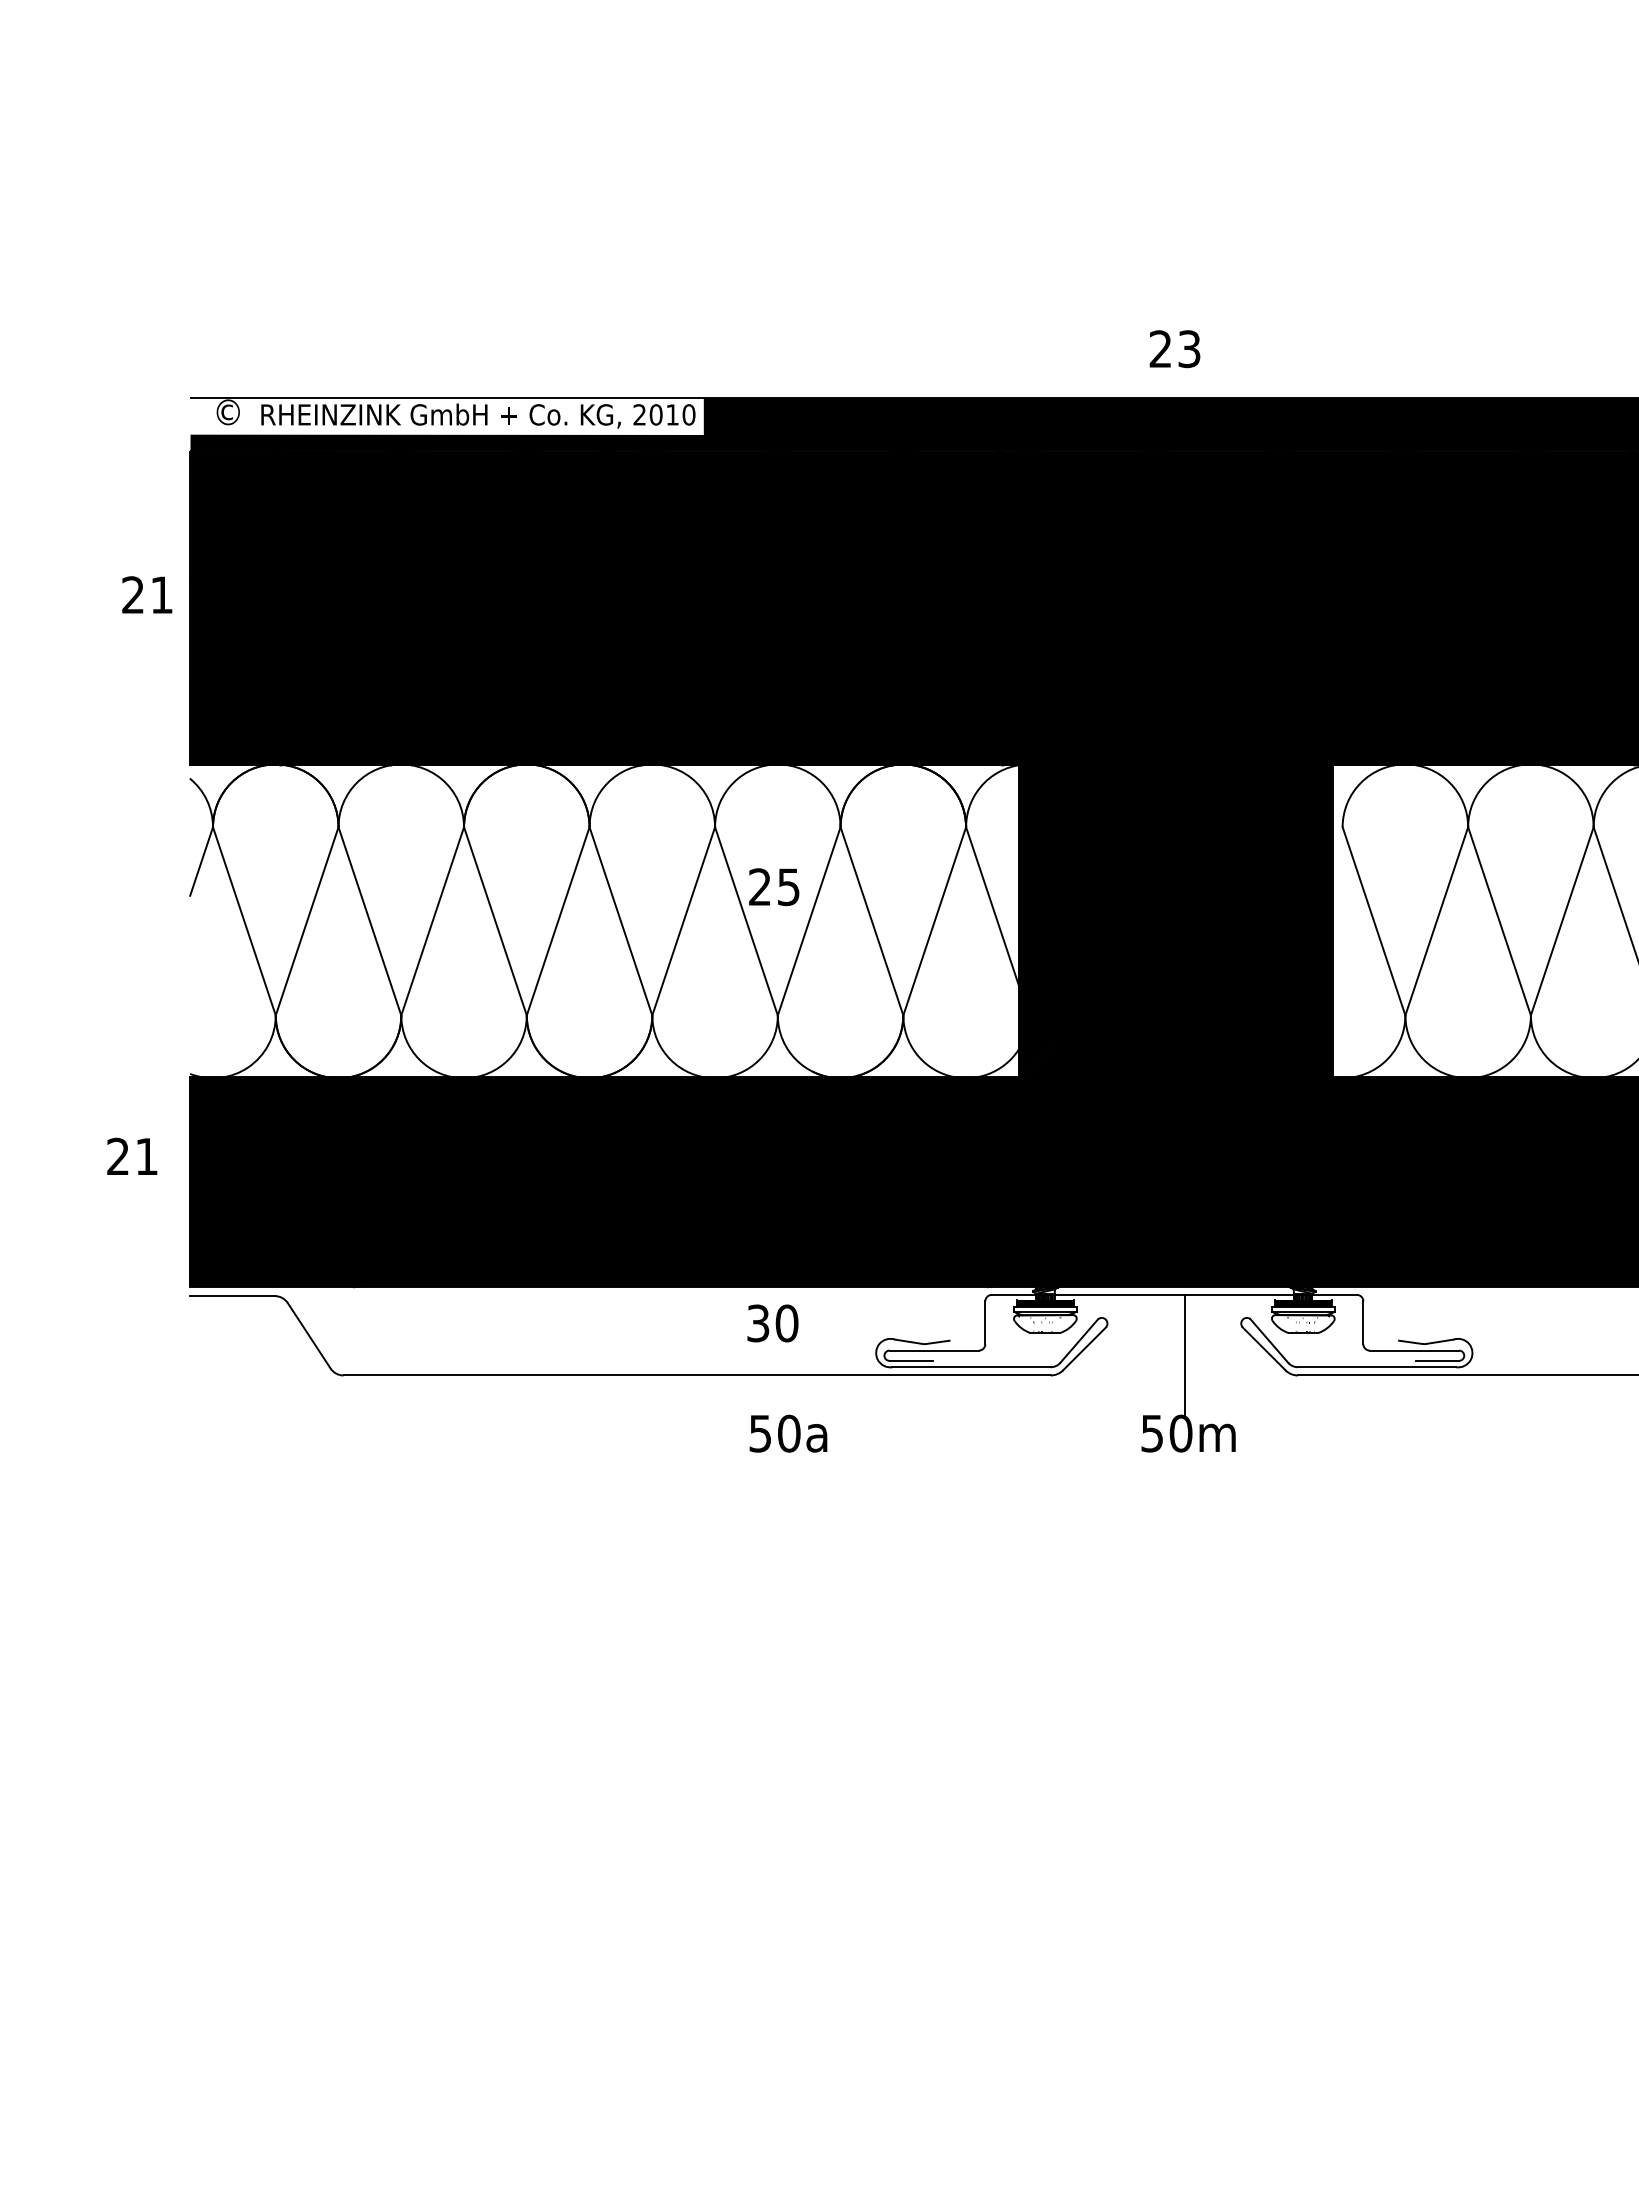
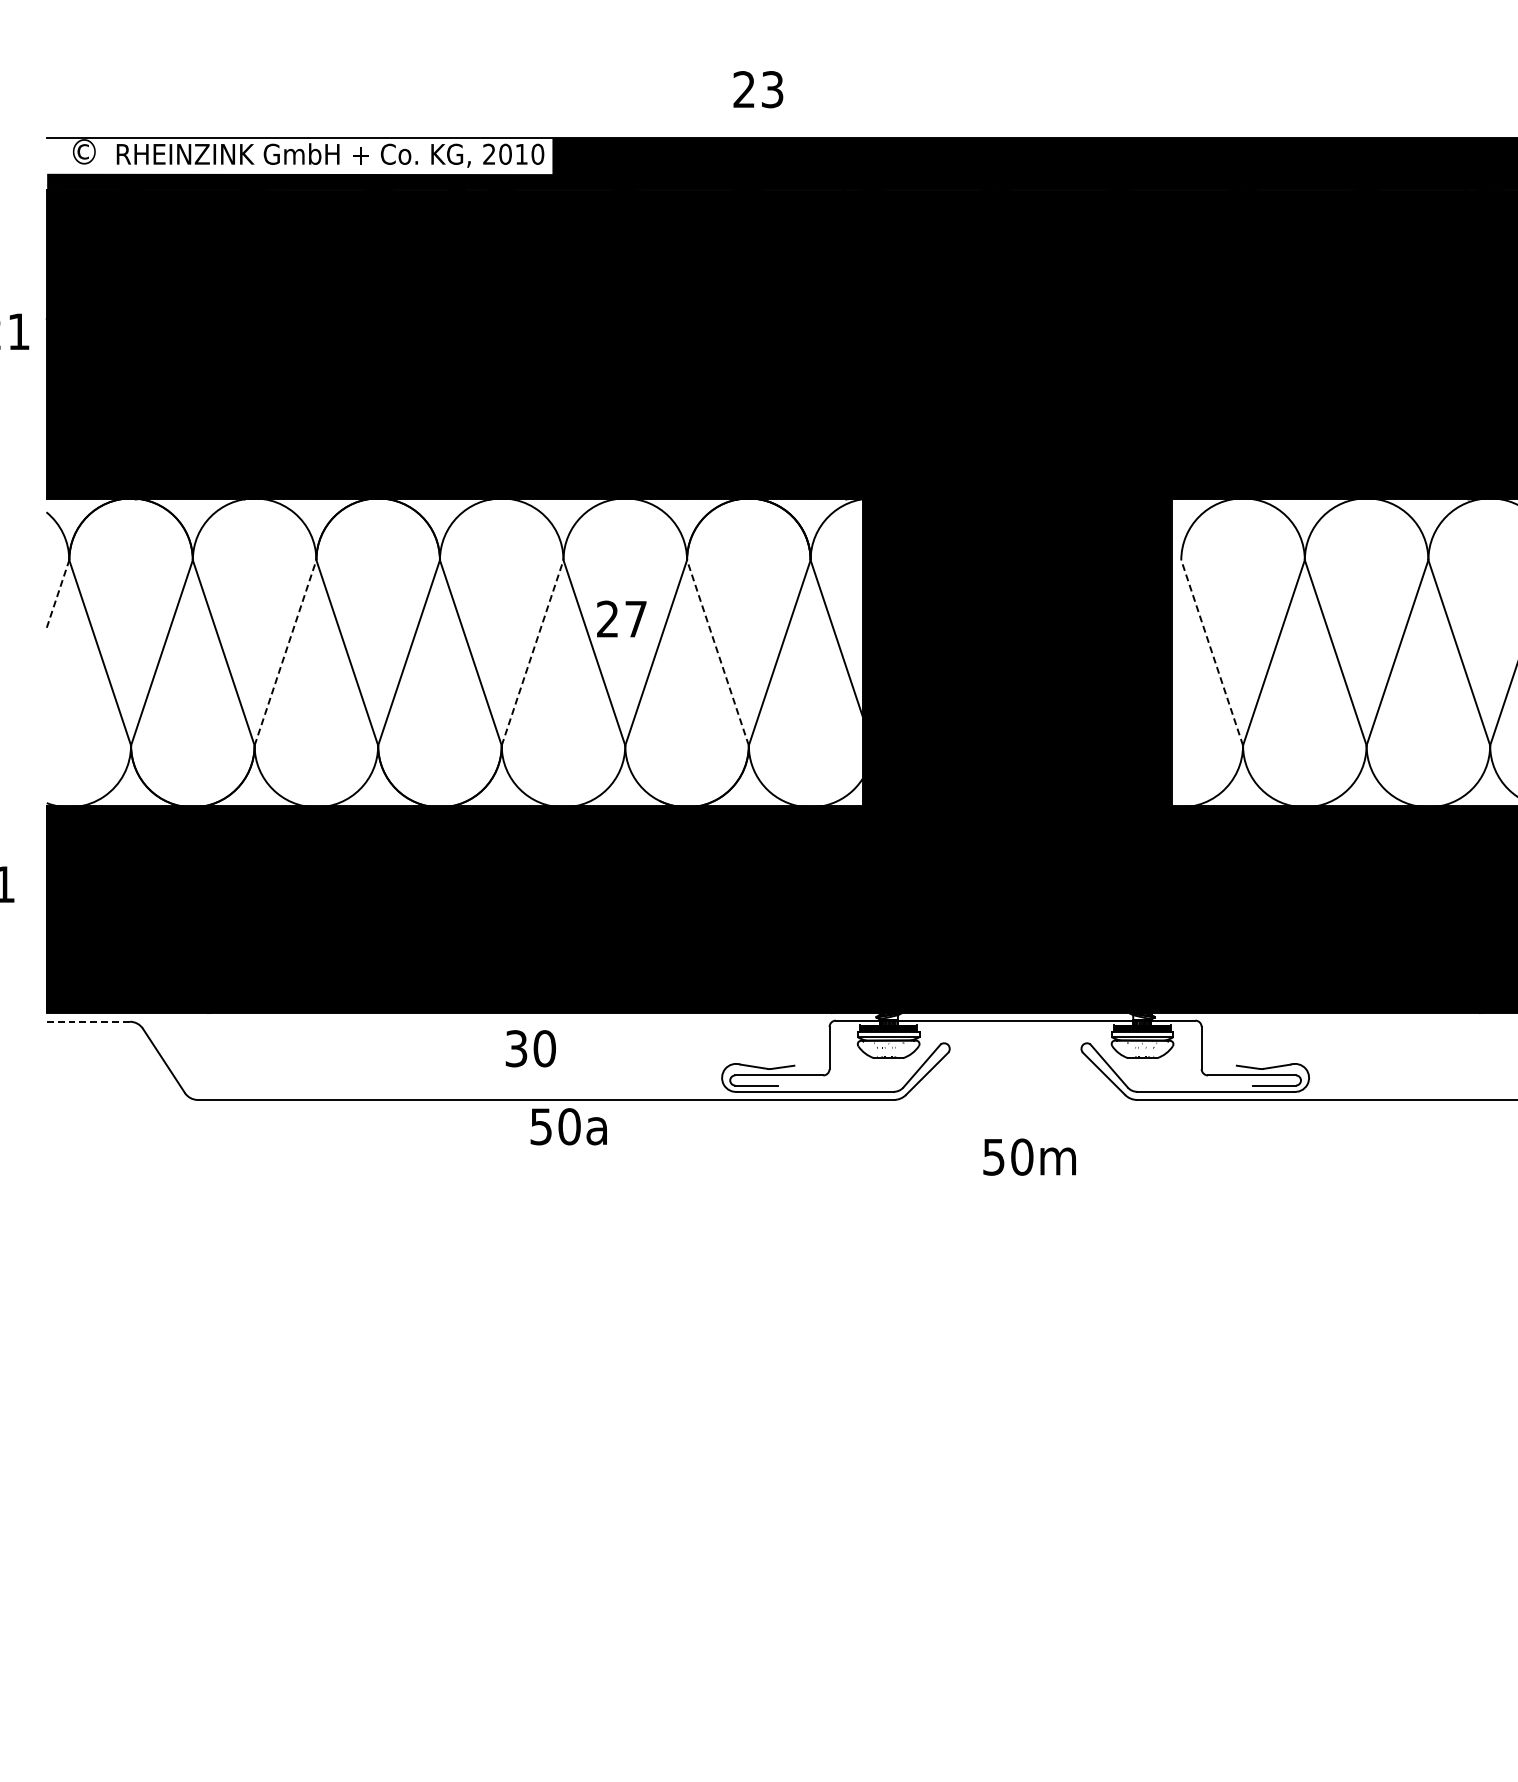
text: (1174, 349) -> (757, 89), moved
line: (201, 861) -> (57, 593), solid -> dashed
text: (788, 887) -> (635, 619), 25 -> 27
line: (432, 920) -> (285, 652), solid -> dashed
line: (683, 920) -> (532, 652), solid -> dashed
line: (871, 920) -> (717, 652), solid -> dashed
line: (1373, 920) -> (1211, 652), solid -> dashed
line: (233, 1296) -> (89, 1022), solid -> dashed
text: (772, 1323) -> (530, 1048), moved
line: (1184, 1356) -> (1025, 1081), removed
text: (788, 1433) -> (568, 1126), moved

